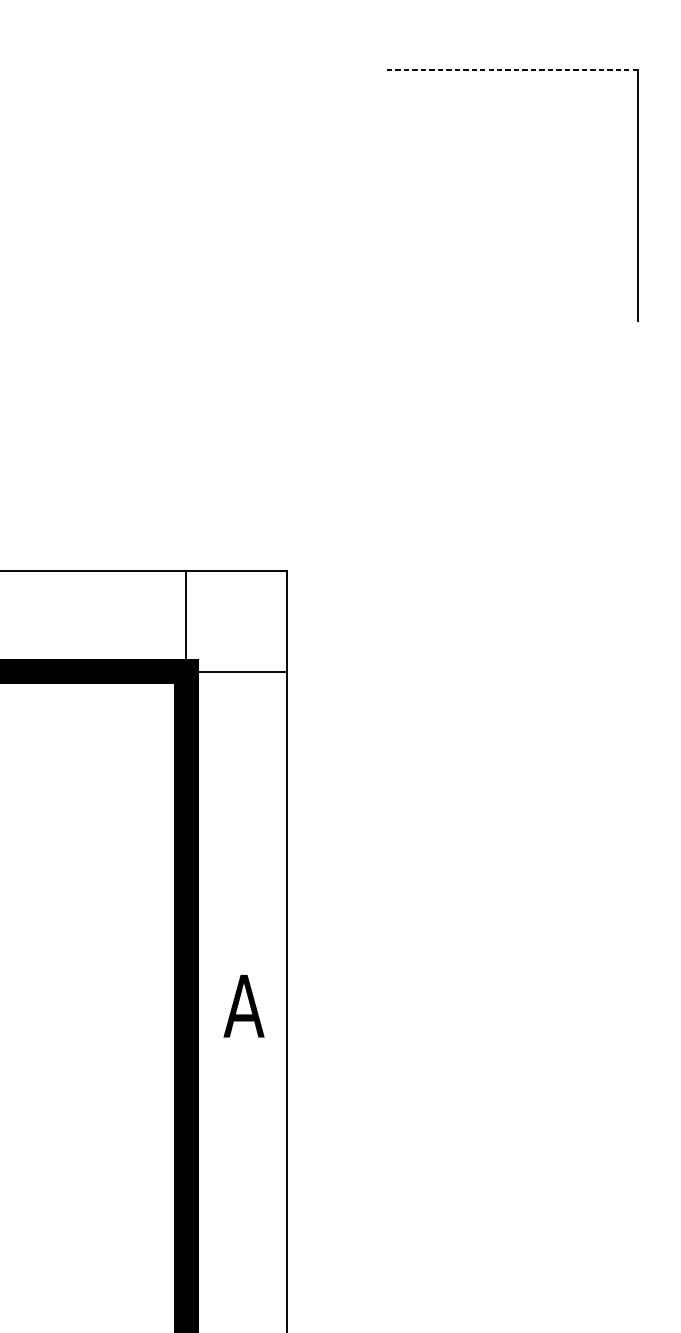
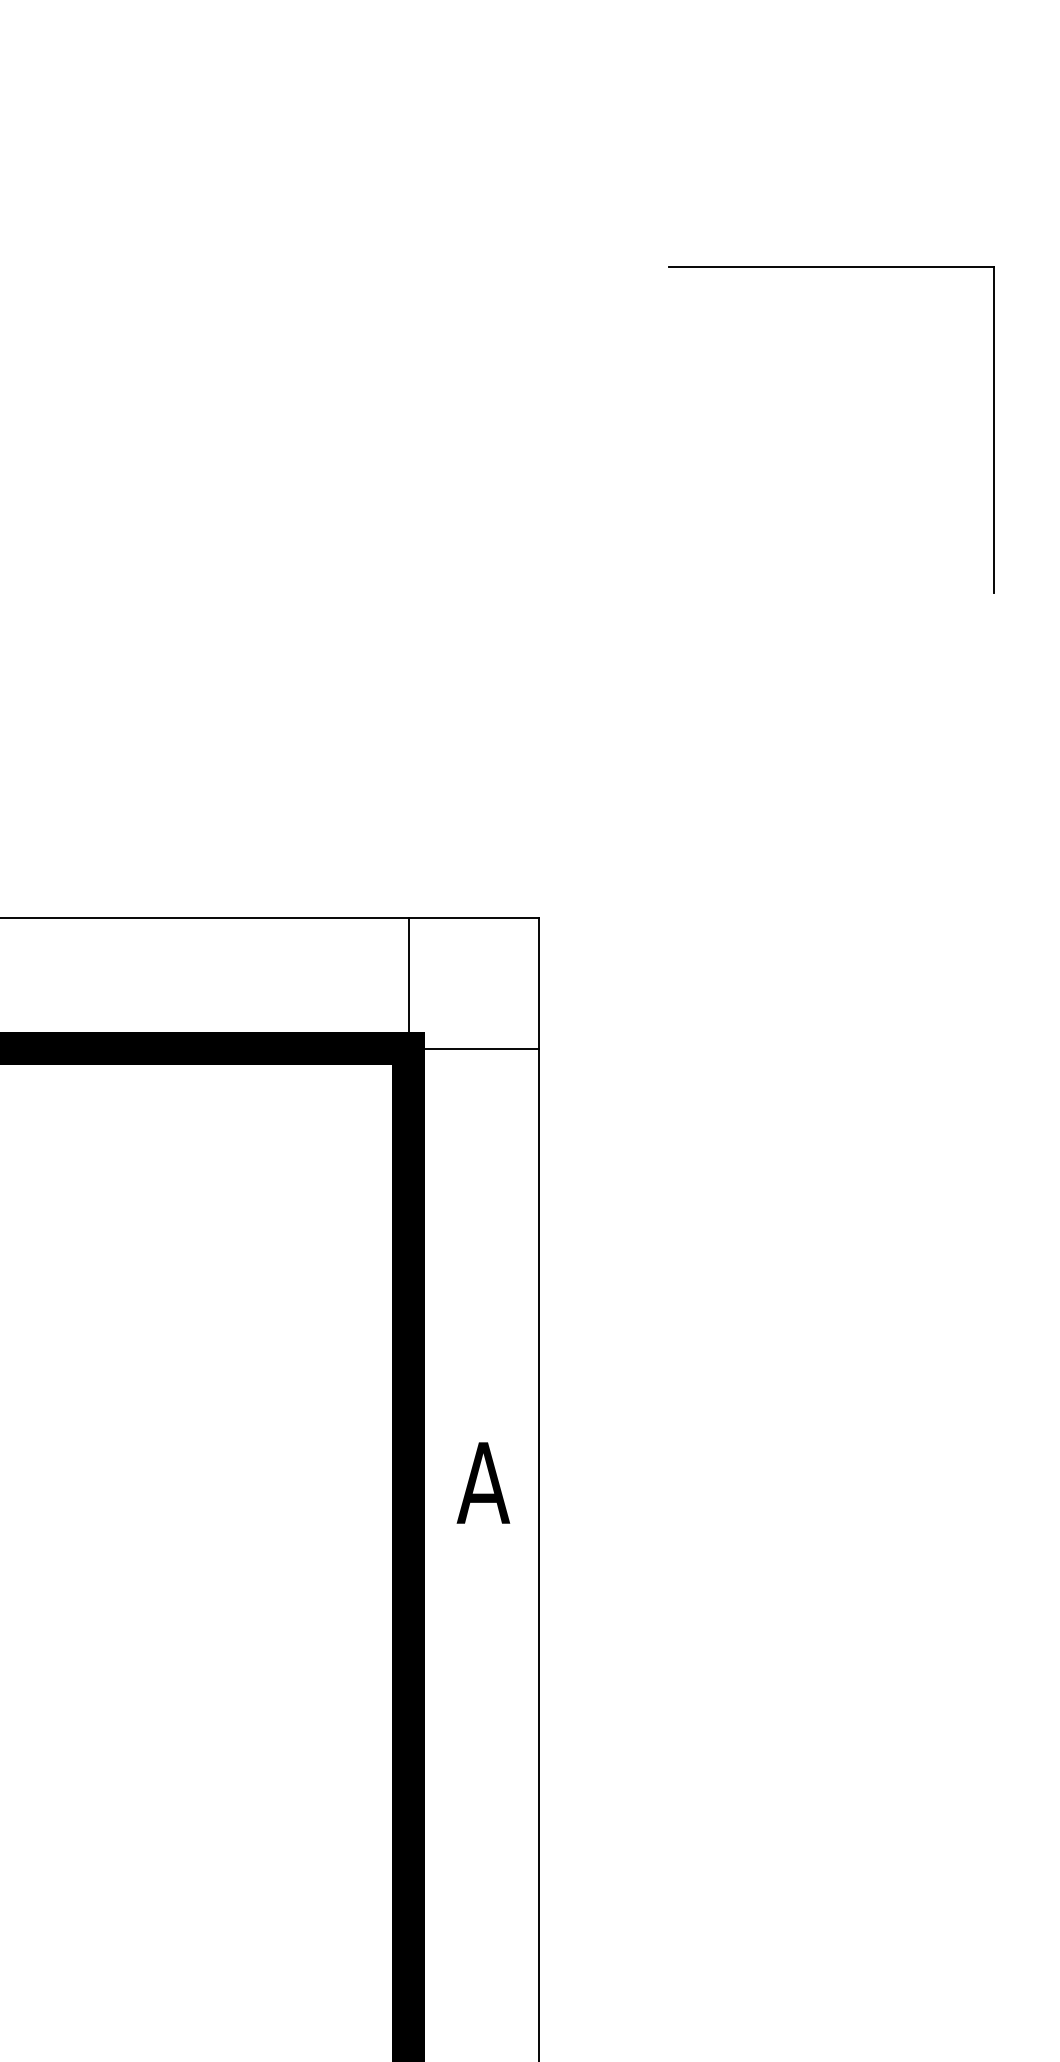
line: (512, 70) -> (831, 267), dashed -> solid

